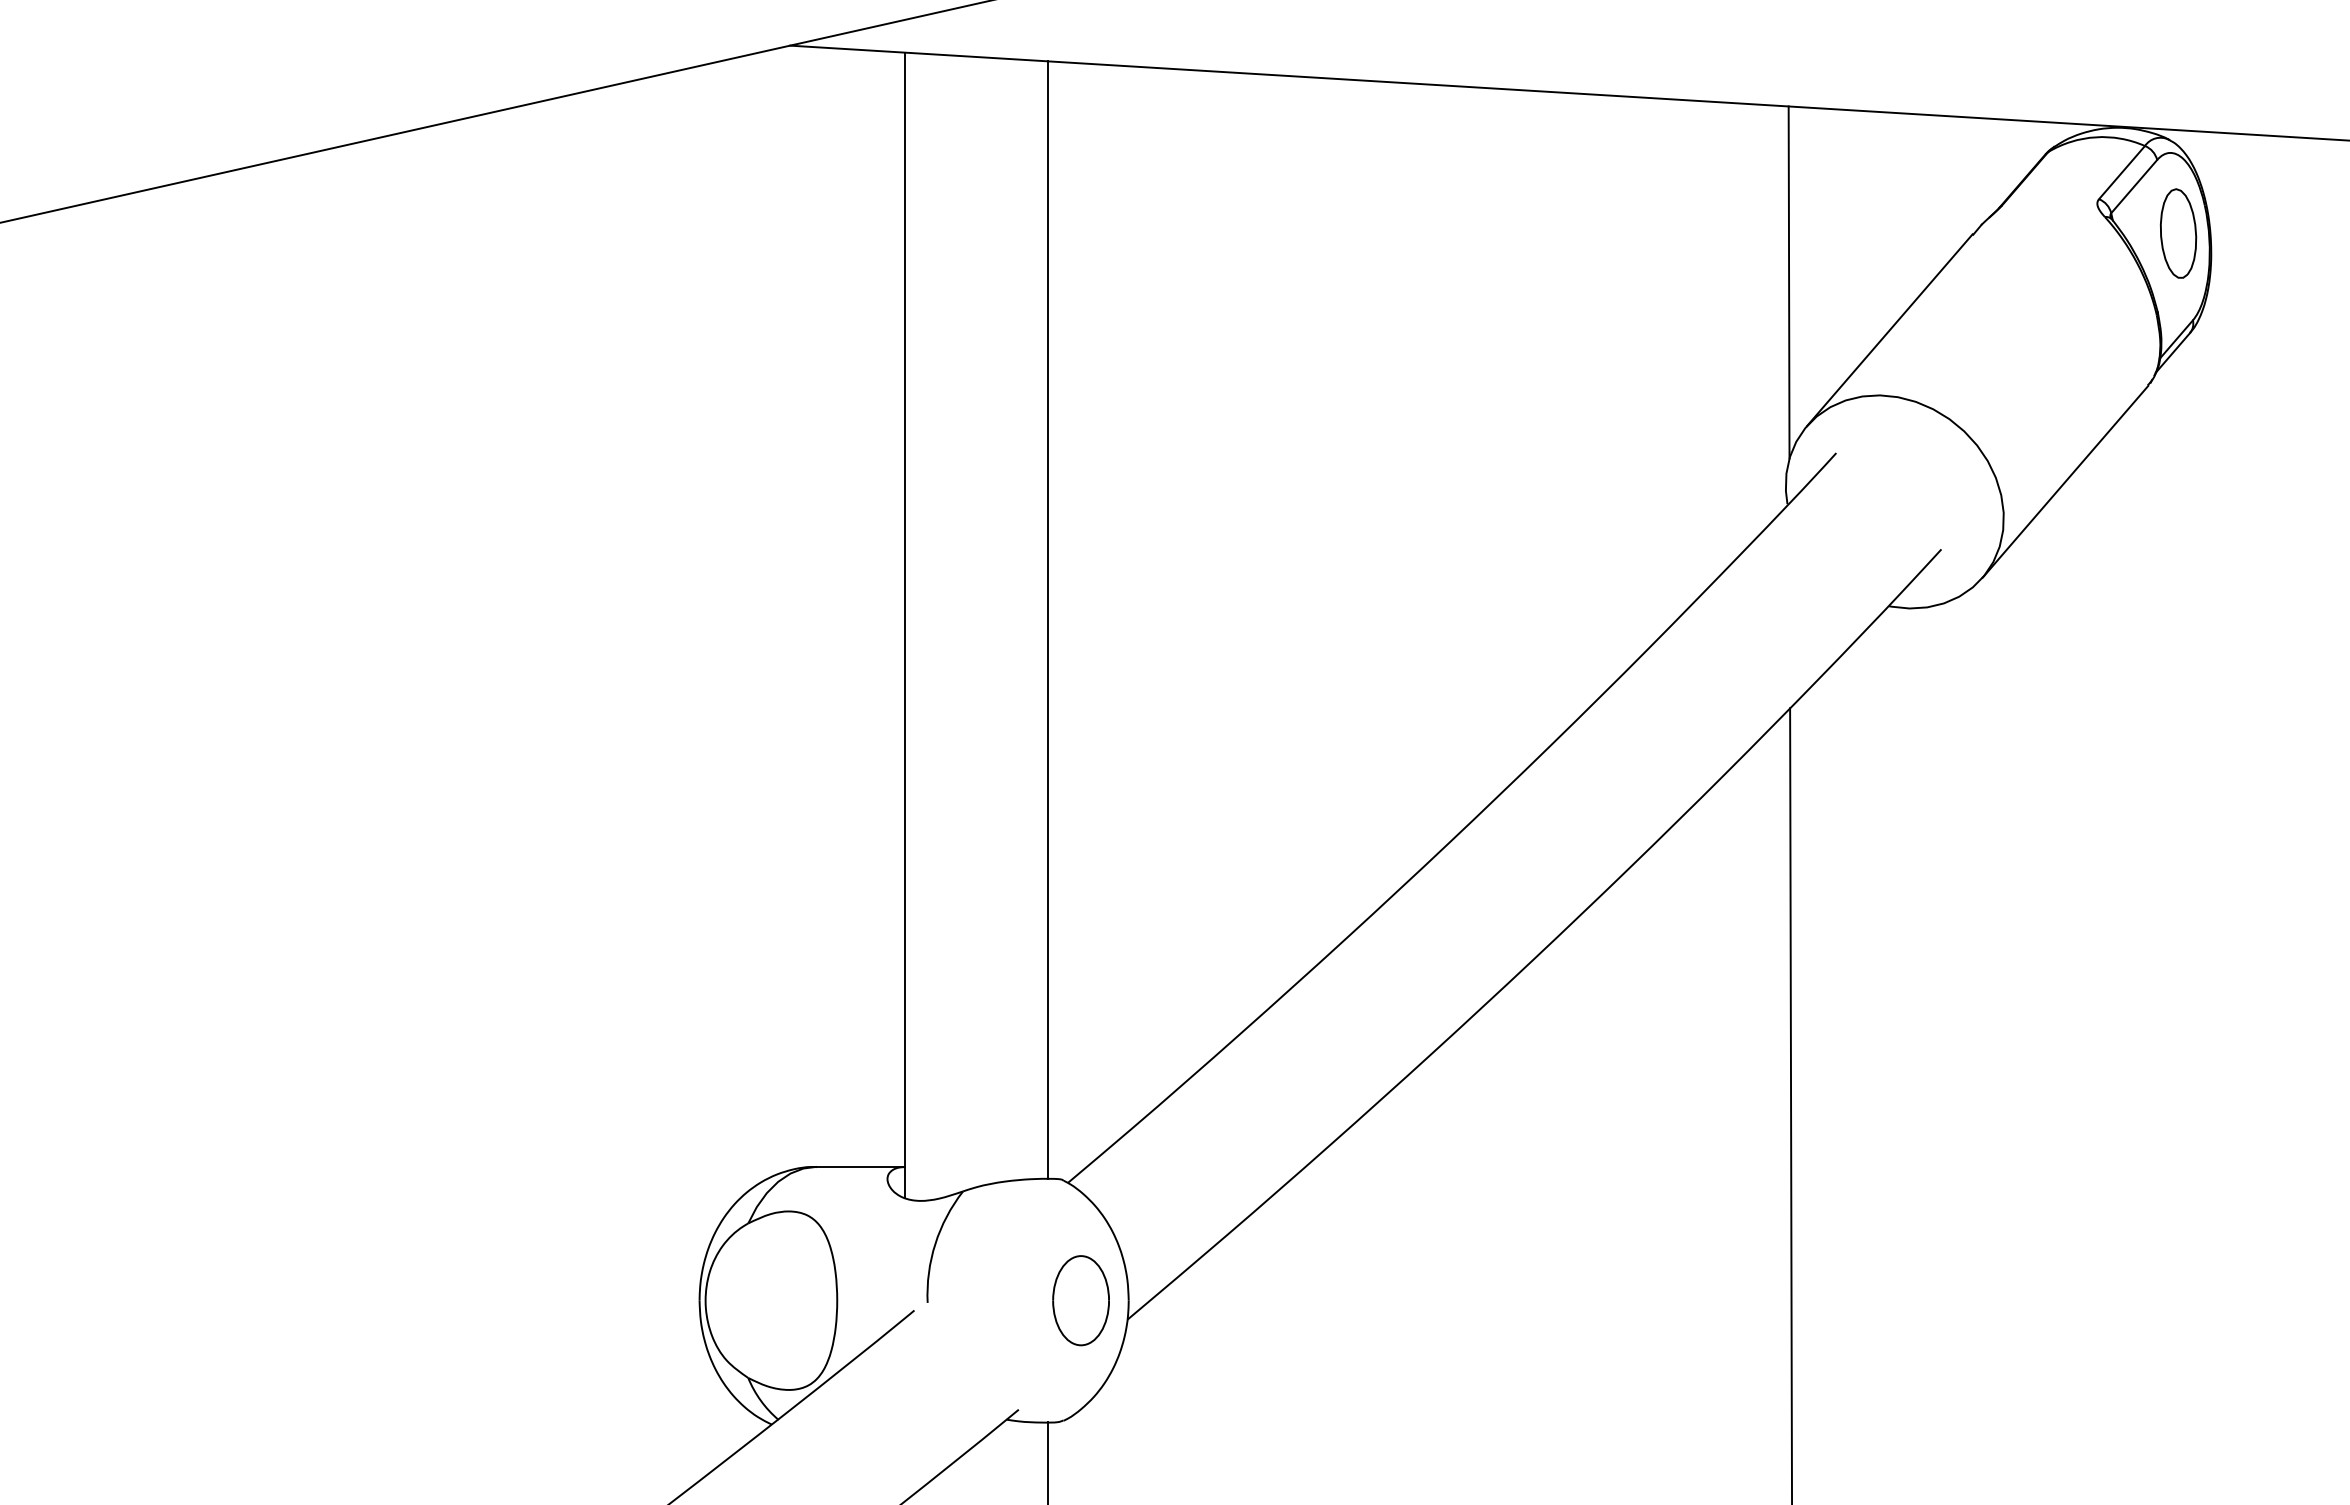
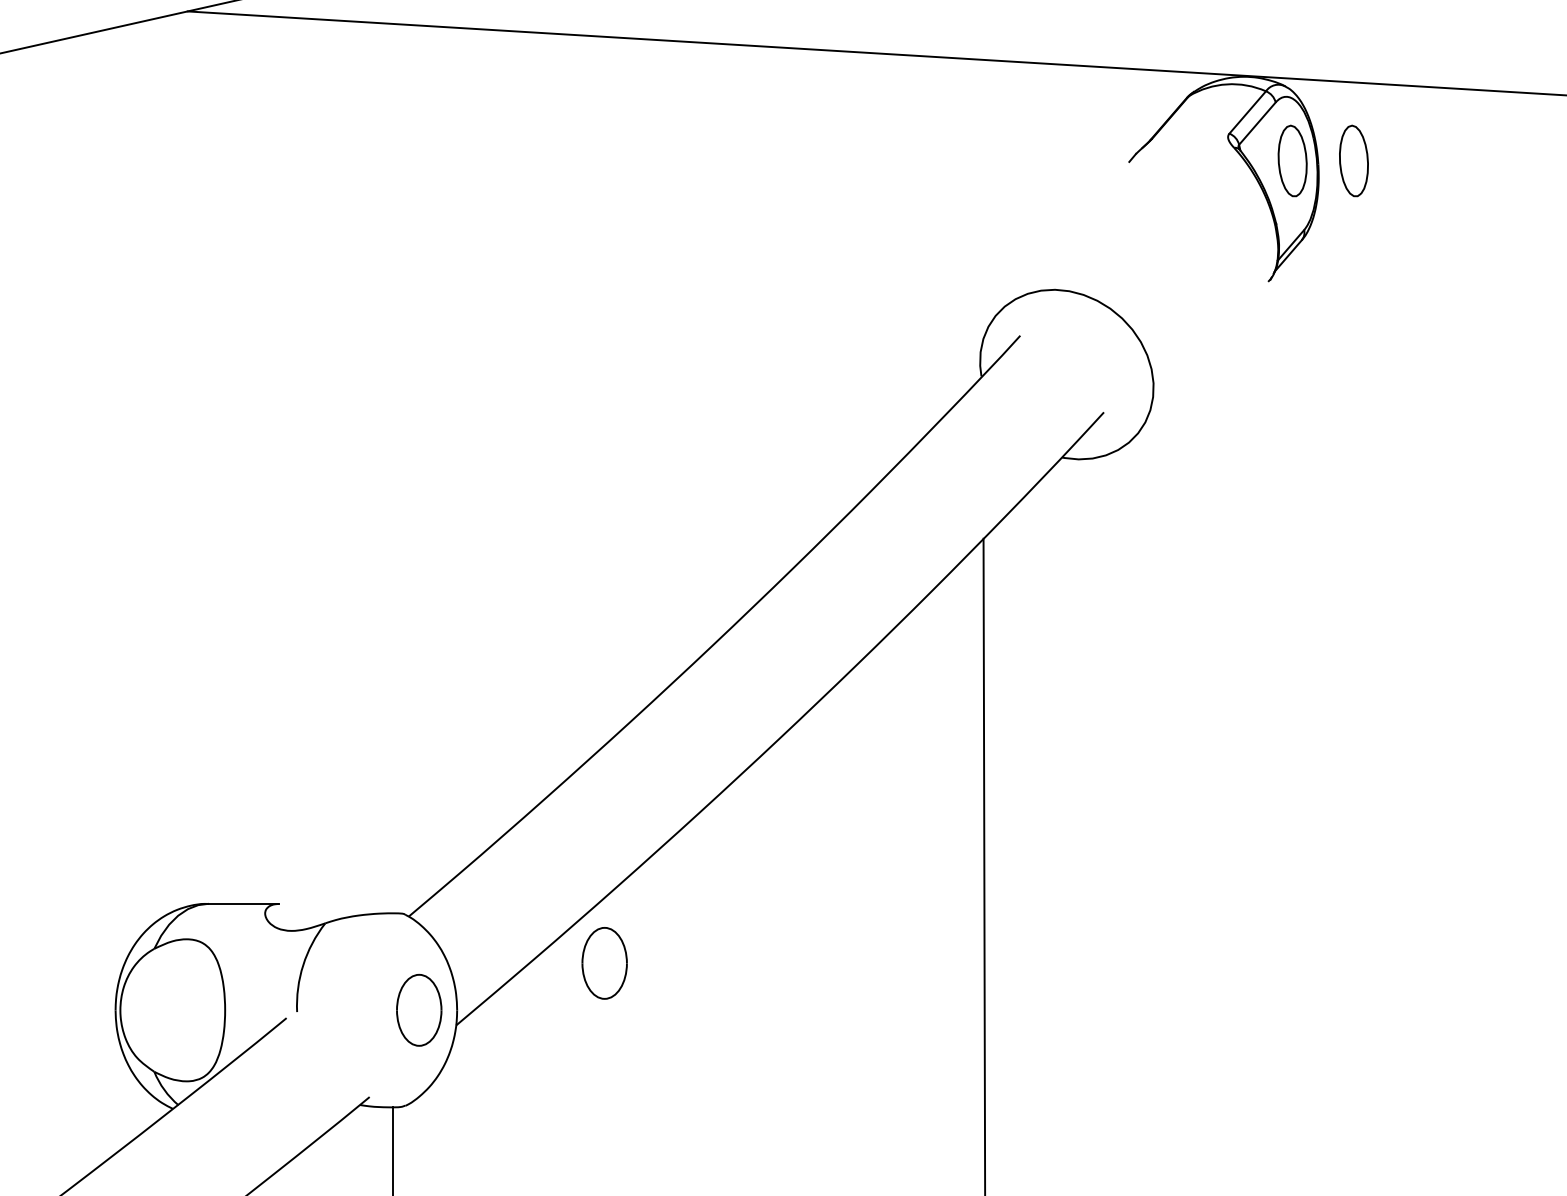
part: (2255, 233) -> (1353, 160), added
line: (1788, 282) -> (982, 199), removed
line: (1889, 330) -> (1062, 238), removed
line: (2065, 481) -> (1202, 358), removed
line: (1048, 619) -> (393, 468), removed
line: (905, 625) -> (279, 472), removed
part: (1313, 1241) -> (604, 963), added

